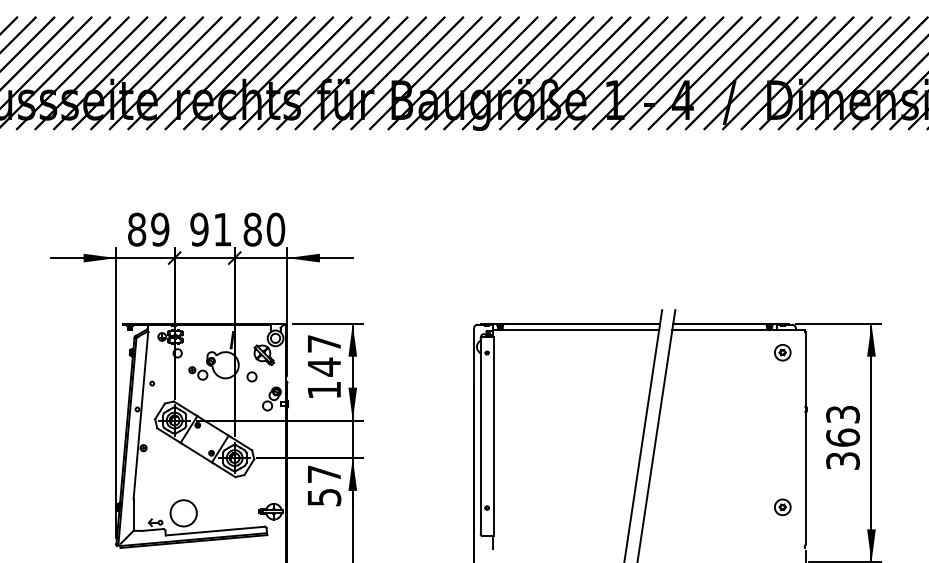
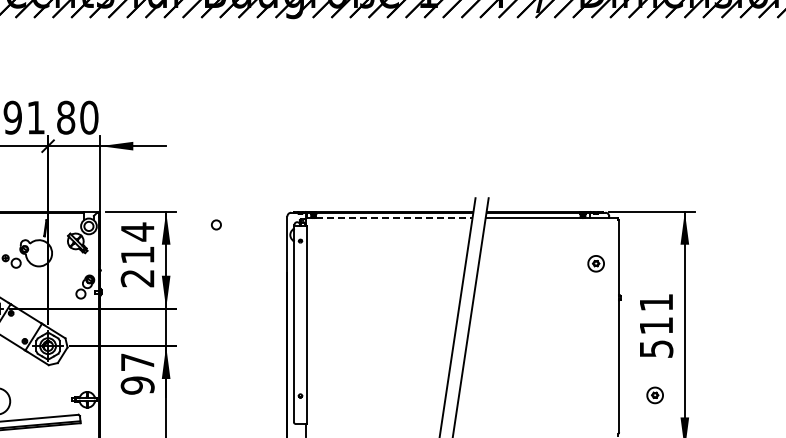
line: (581, 329) -> (394, 217), solid -> dashed
part: (782, 352) -> (595, 263), moved
text: (323, 366) -> (136, 254), 147 -> 214
circle: (251, 376) -> (215, 224), moved
text: (843, 437) -> (656, 325), 363 -> 511
text: (324, 497) -> (137, 385), 57 -> 97
part: (782, 507) -> (654, 395), moved

